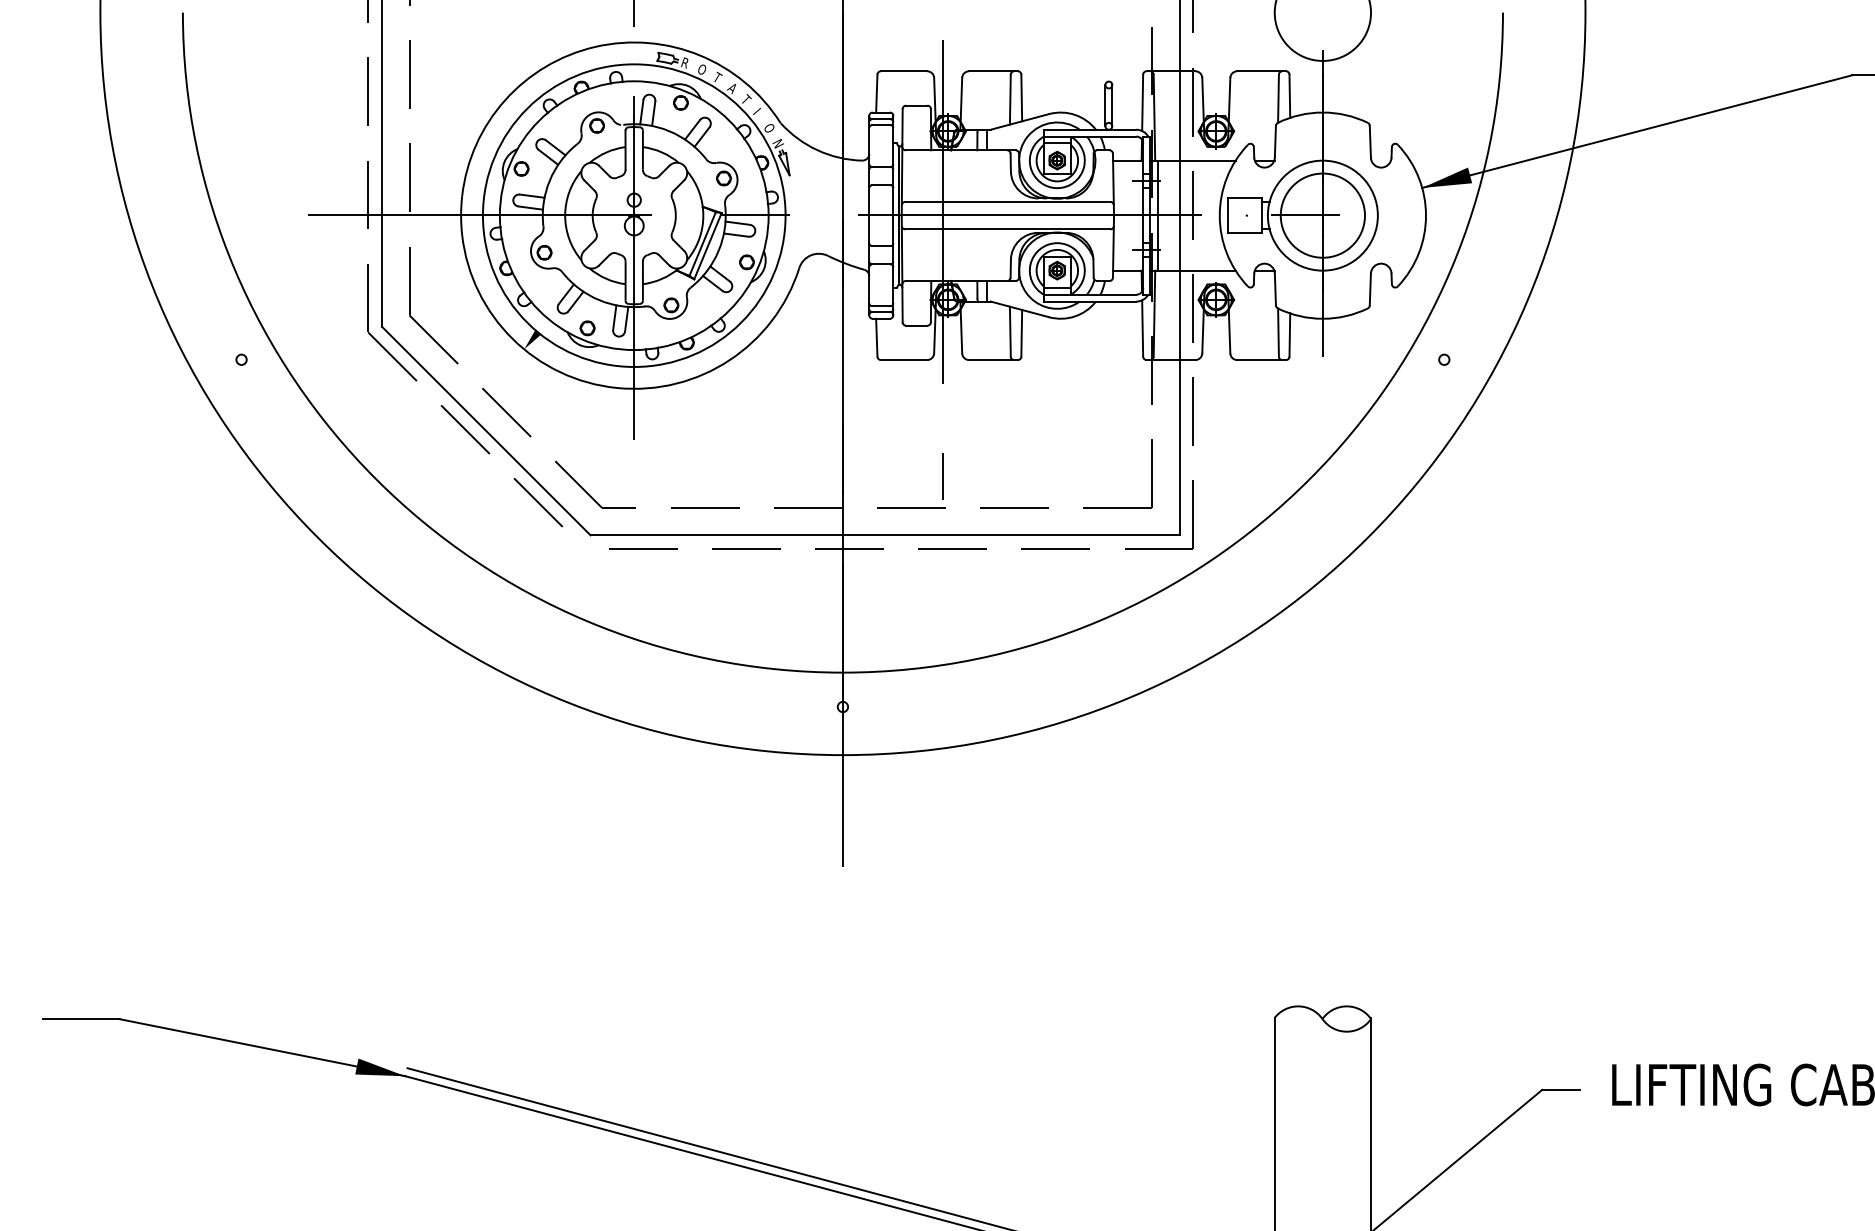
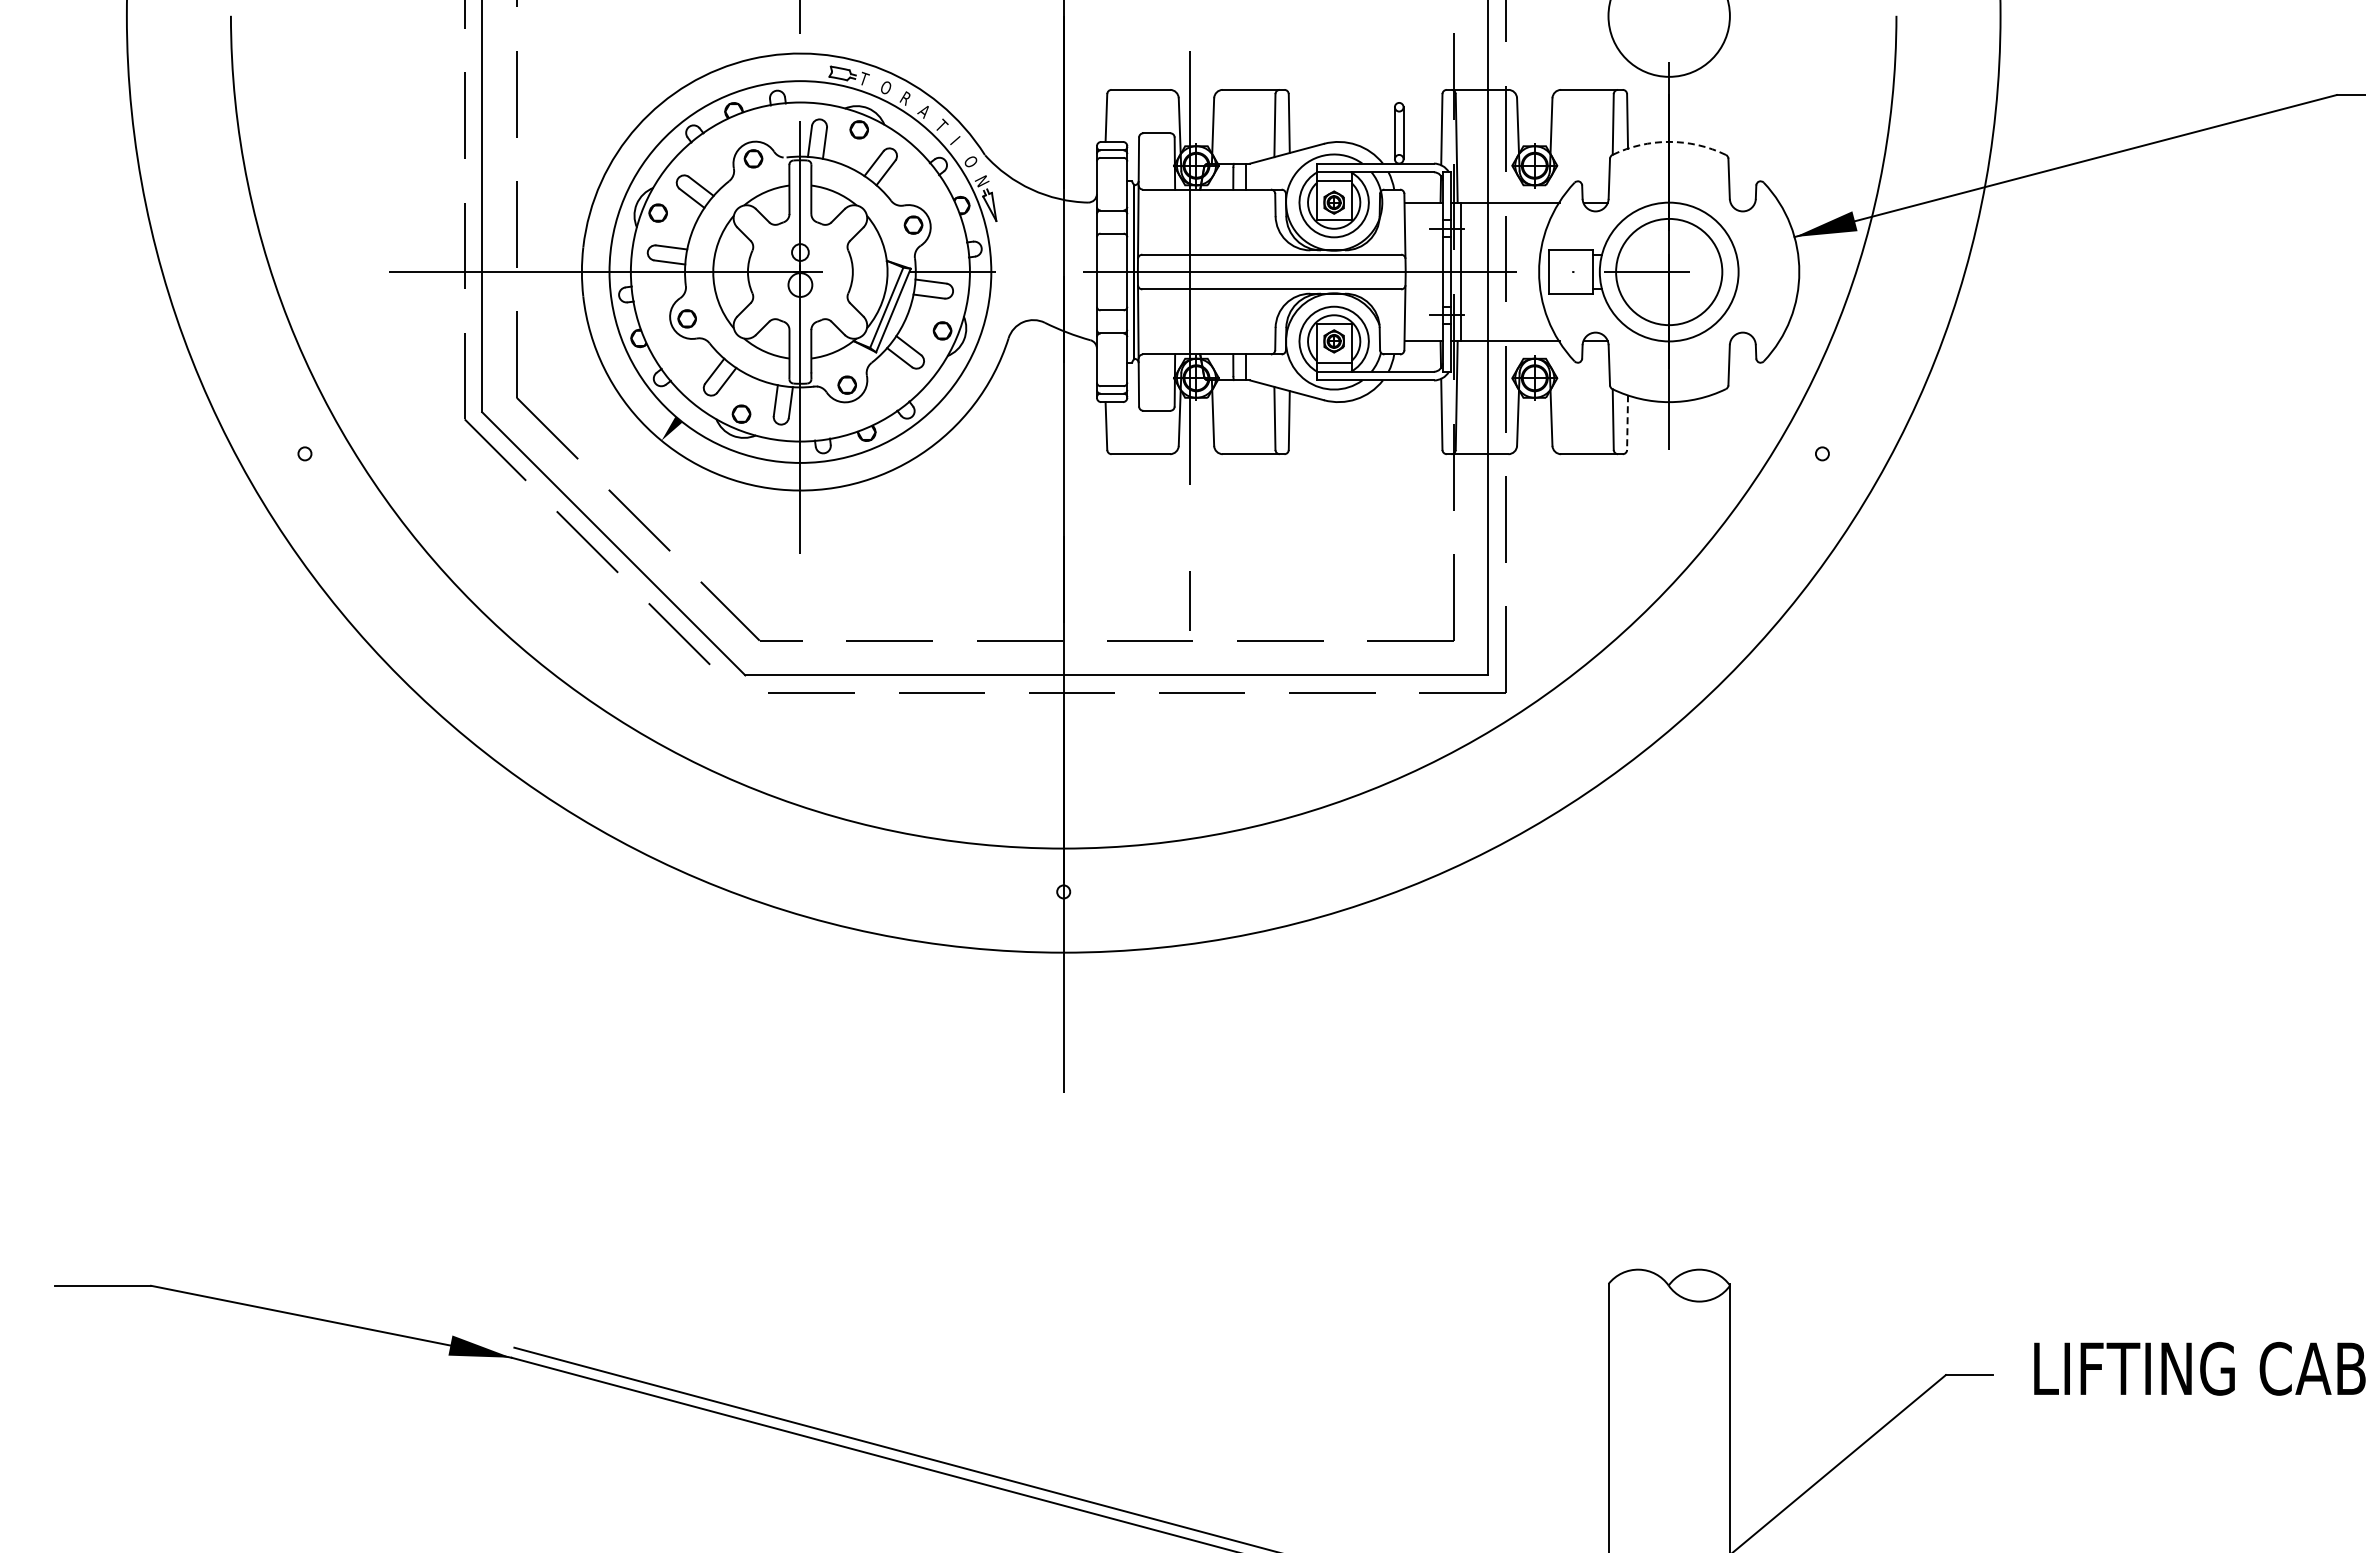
text: (685, 62) -> (864, 78), R -> T
text: (717, 77) -> (905, 97), T -> R
arc: (1323, 112) -> (1669, 141), solid -> dashed
line: (1289, 335) -> (1627, 423), solid -> dashed

